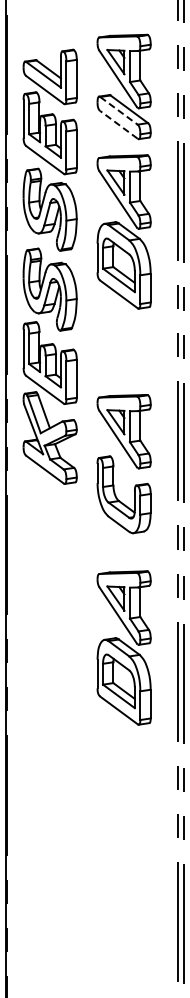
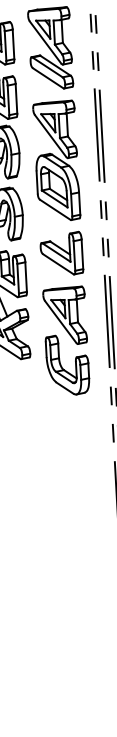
line: (119, 111) -> (48, 67), dashed -> solid
line: (118, 124) -> (47, 78), dashed -> solid
part: (123, 351) -> (61, 253), added
part: (123, 647) -> (73, 483), removed

